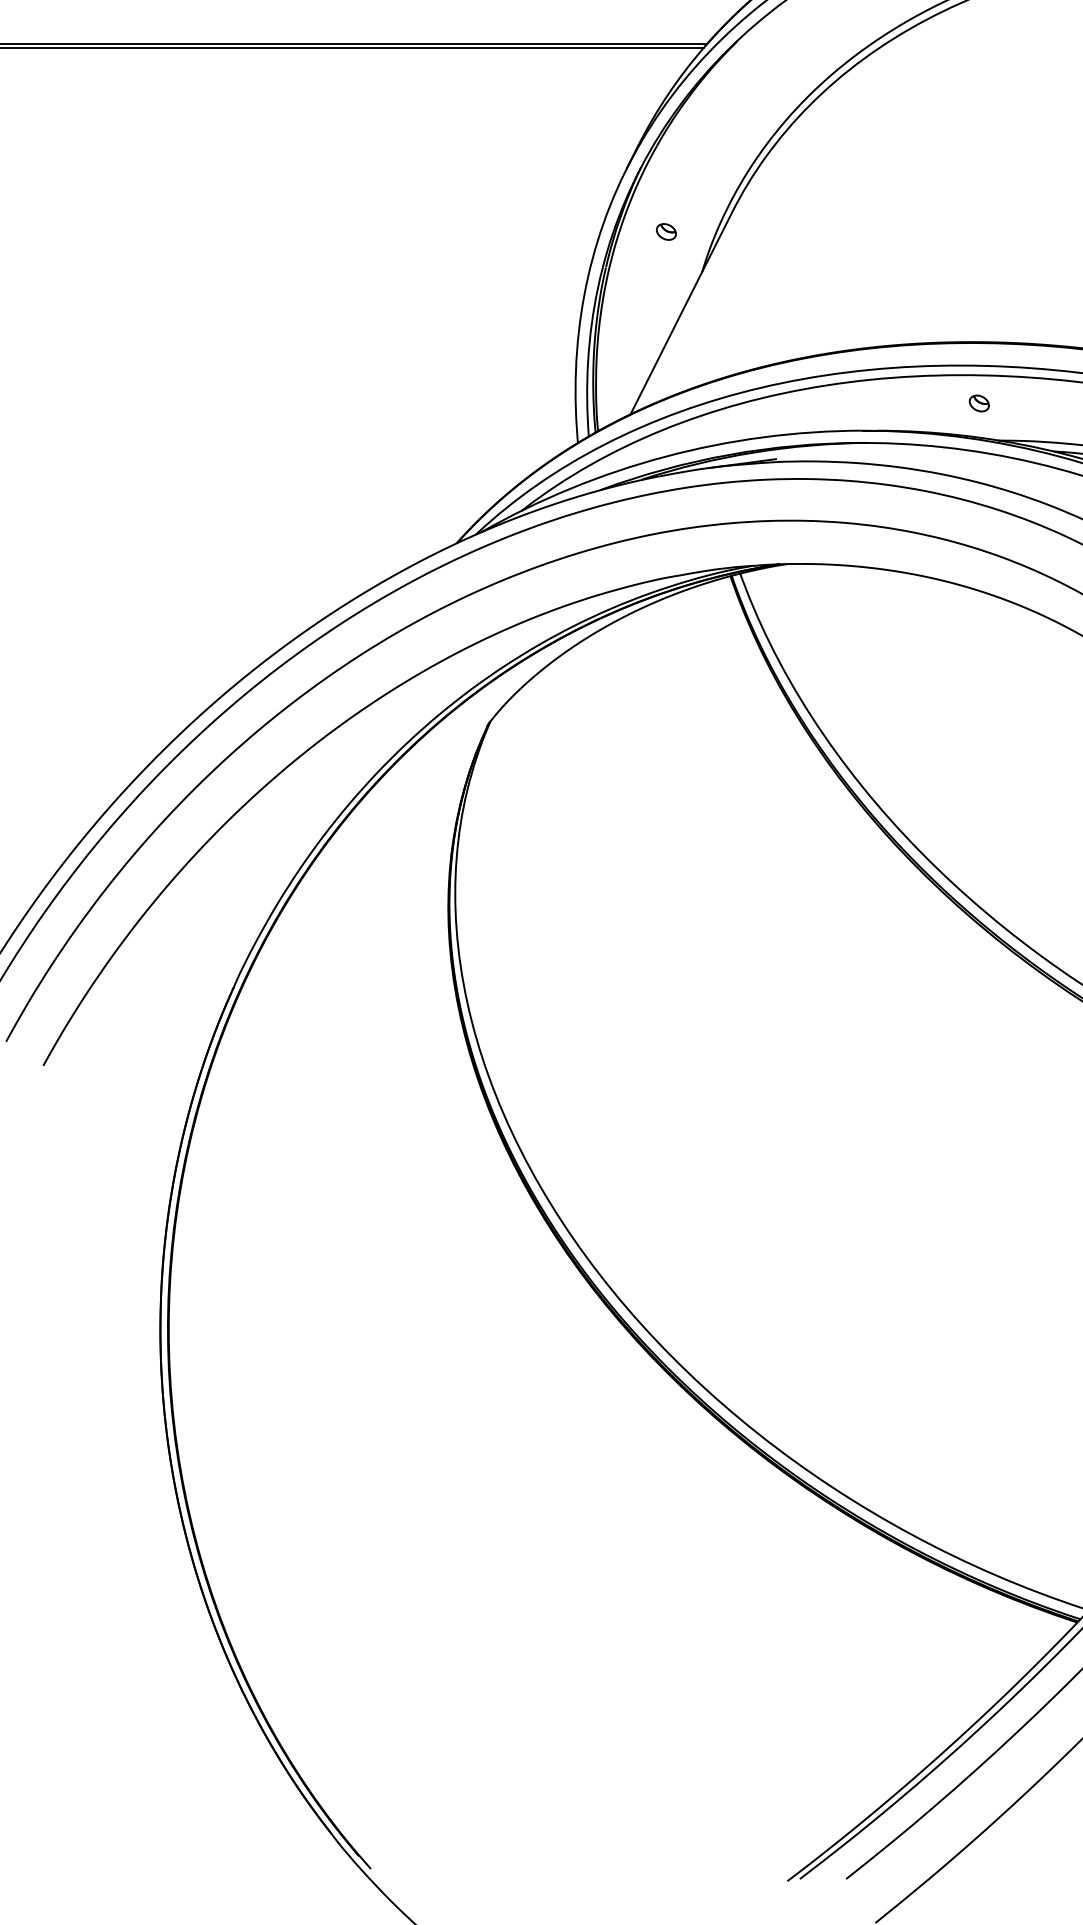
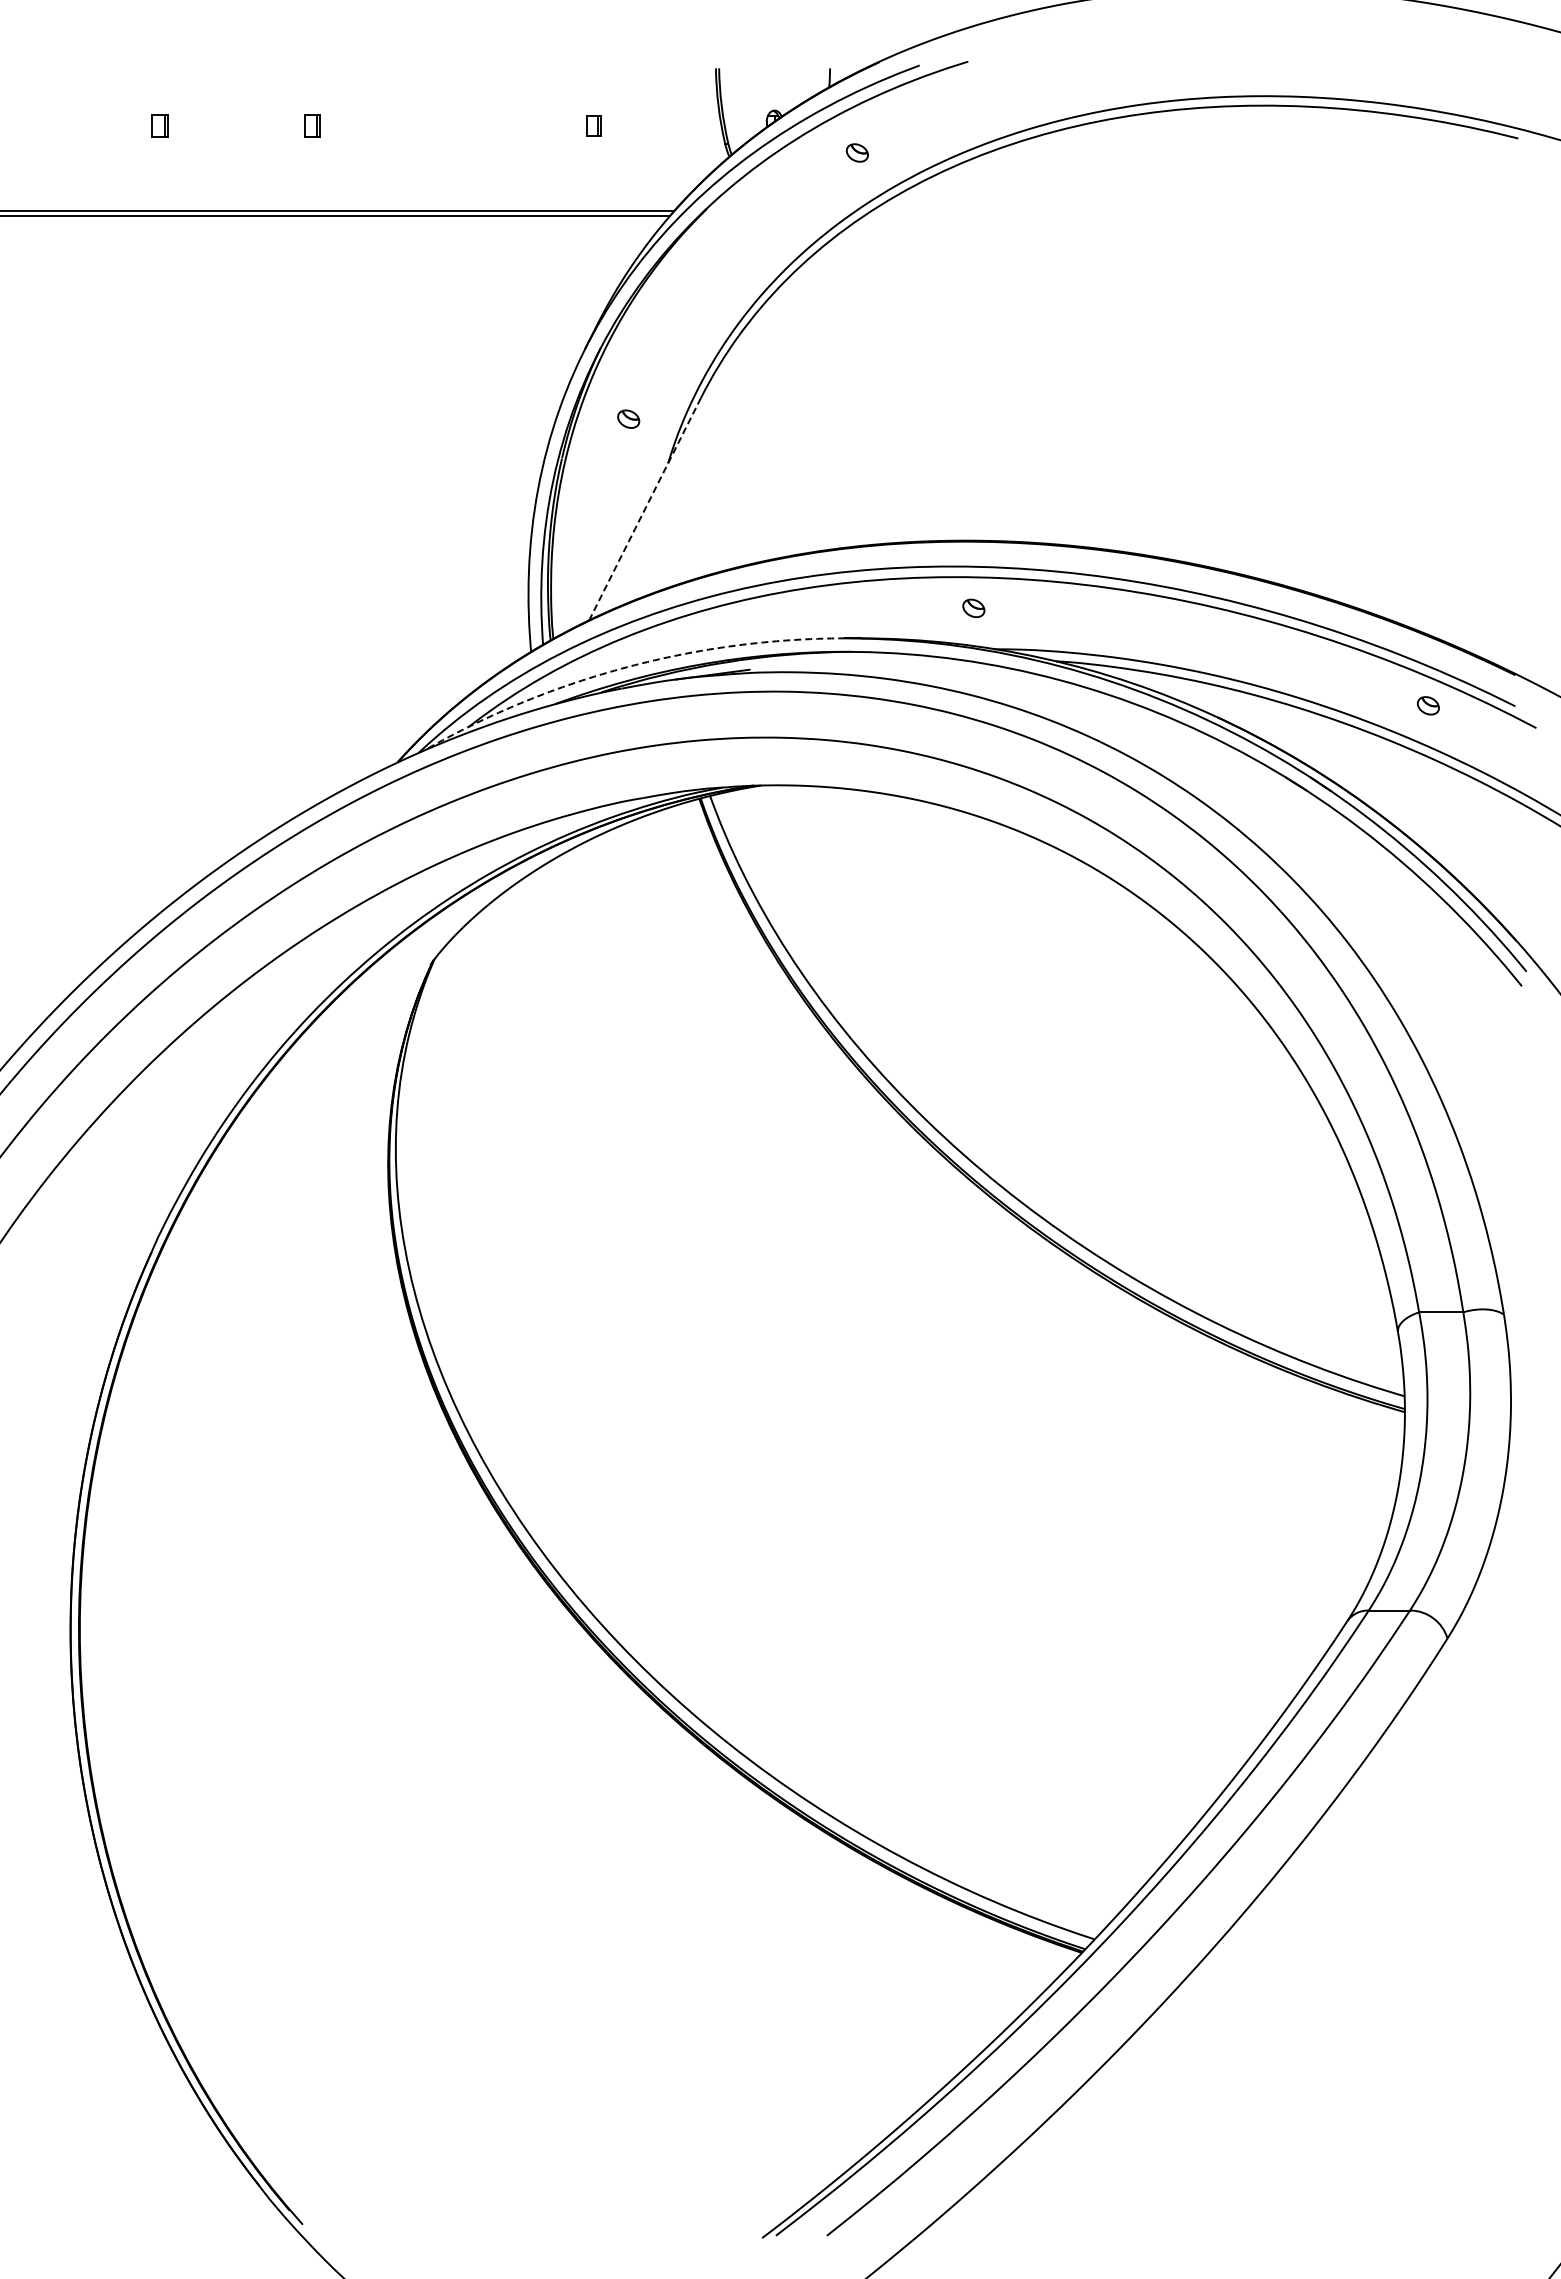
line: (680, 313) -> (644, 509), solid -> dashed
arc: (665, 457) -> (627, 667), solid -> dashed

